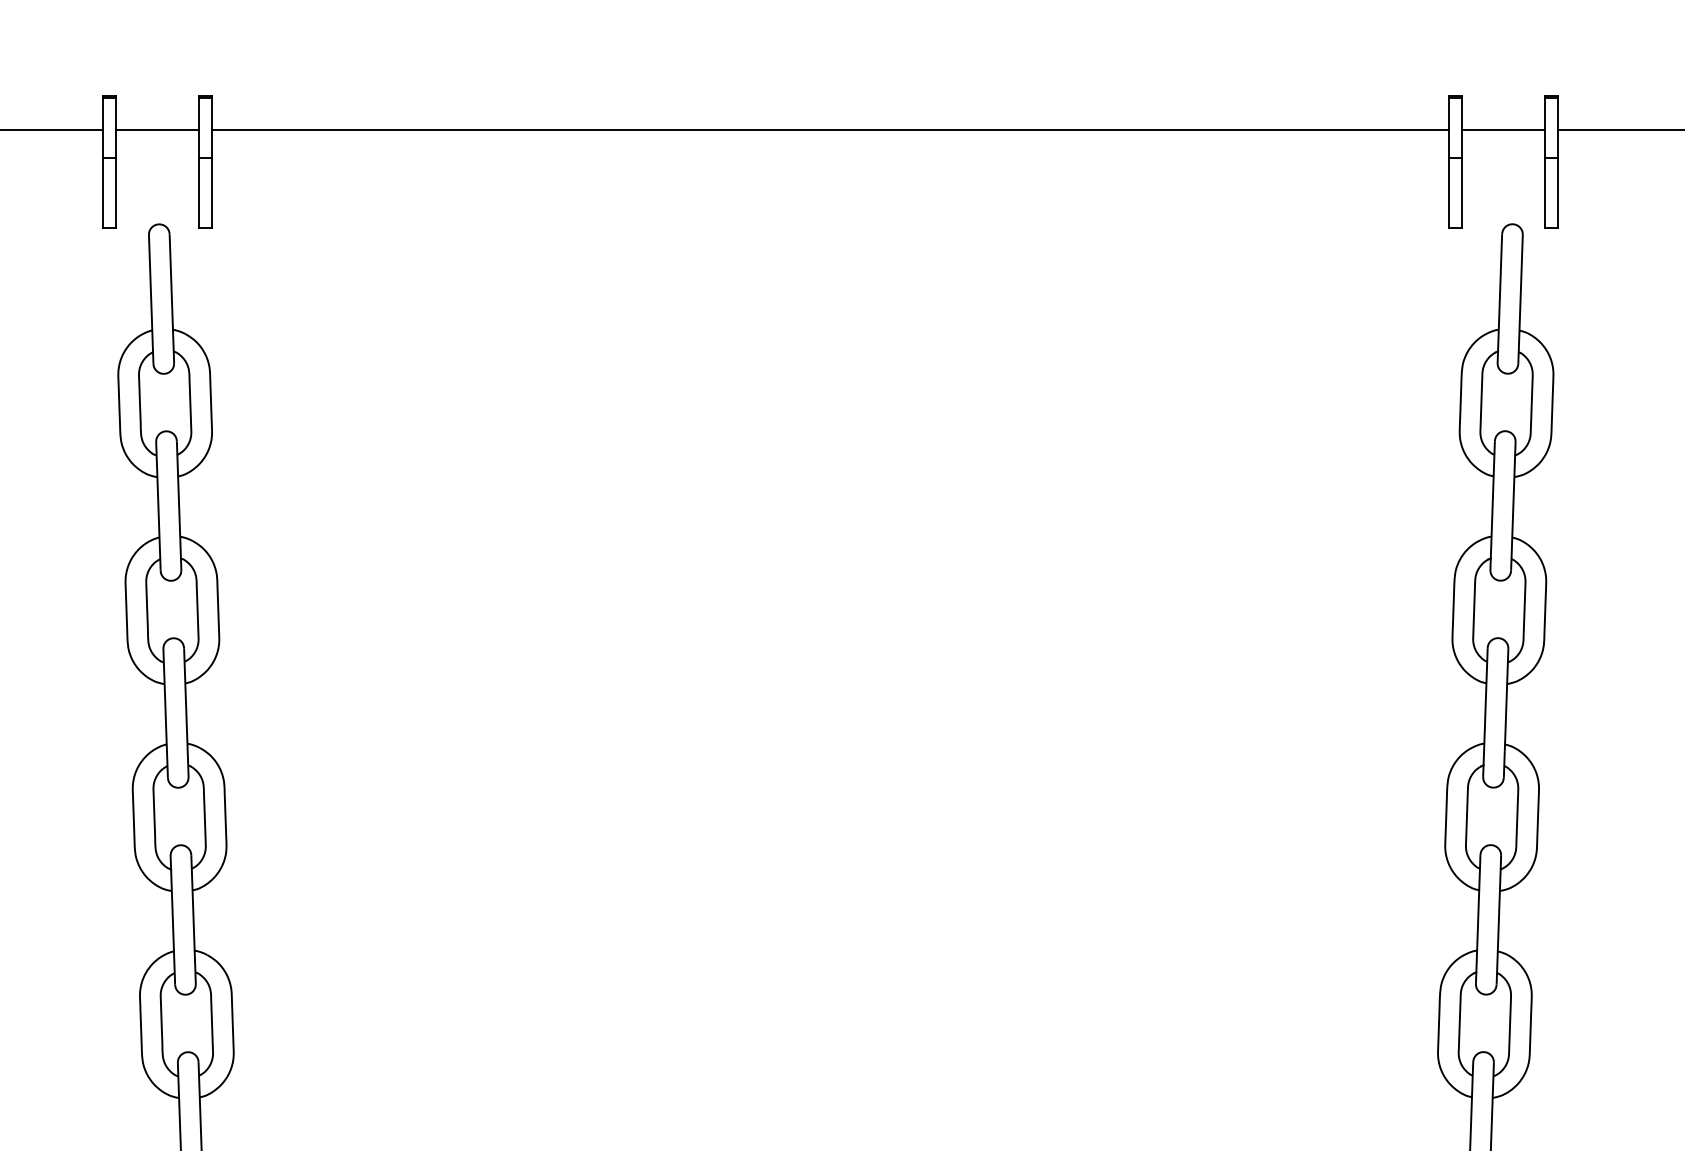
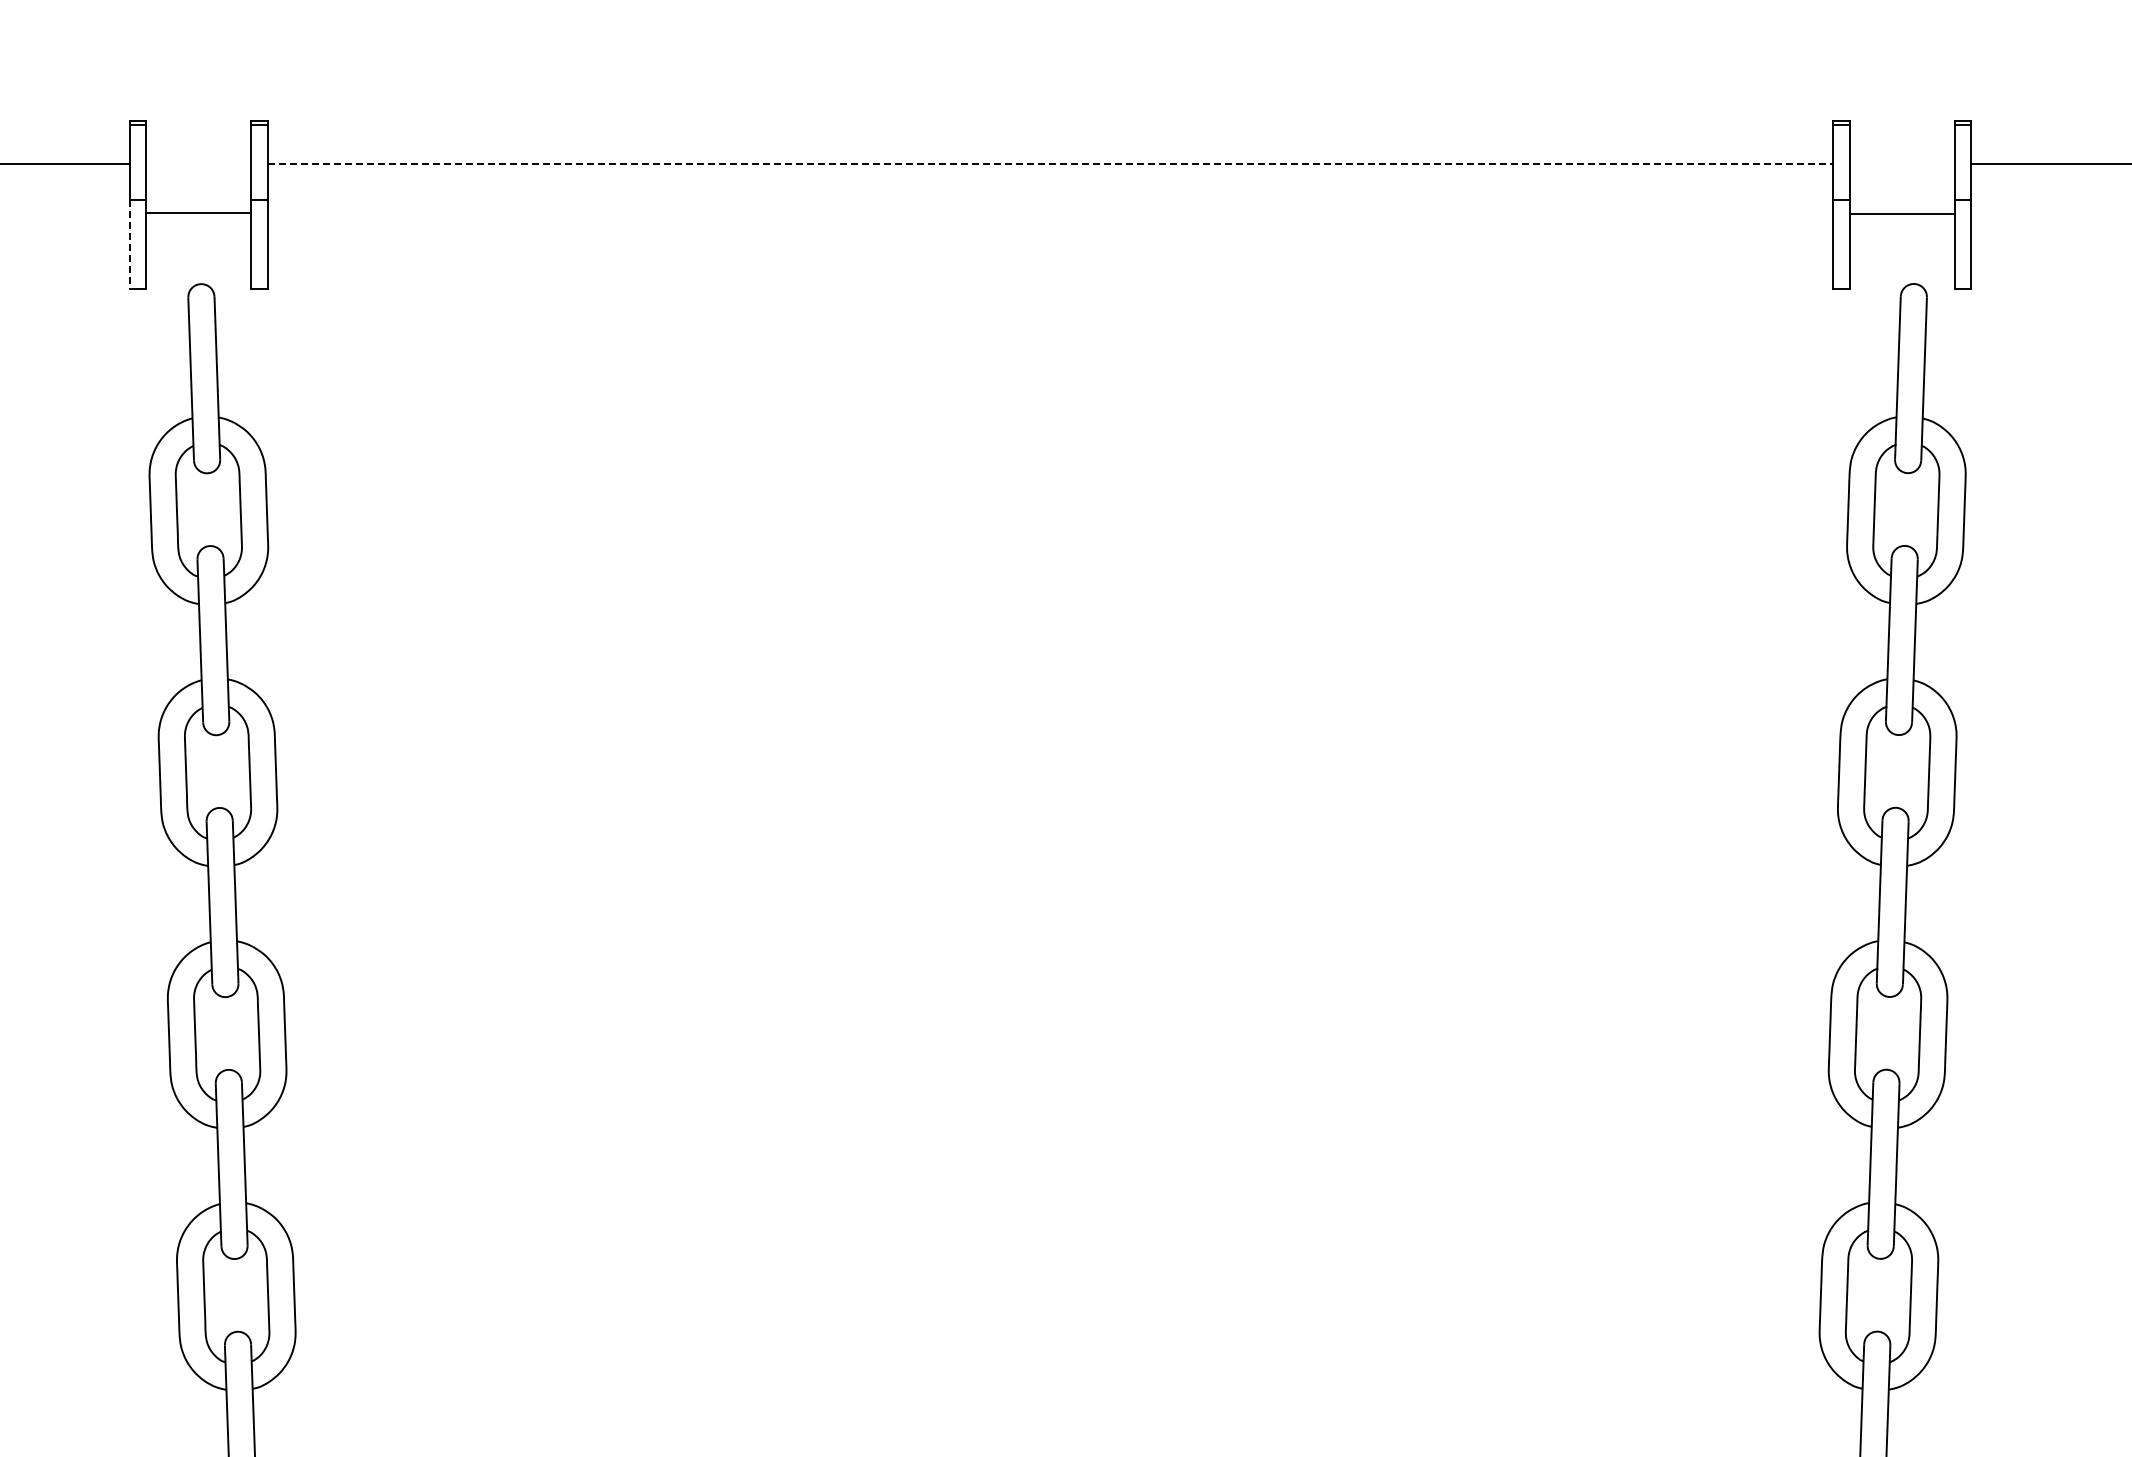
line: (157, 129) -> (198, 213), moved
line: (830, 129) -> (1050, 164), solid -> dashed
line: (1502, 129) -> (1901, 214), moved
line: (103, 193) -> (130, 245), solid -> dashed

